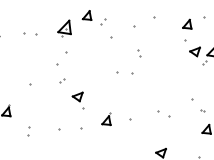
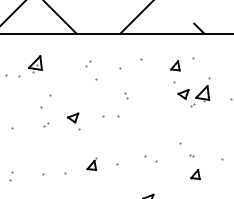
part: (86, 15) -> (71, 56), removed
part: (64, 28) -> (35, 64), moved
part: (78, 100) -> (73, 121), moved

